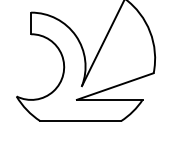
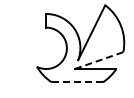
line: (115, 86) -> (99, 60), solid -> dashed
line: (80, 121) -> (77, 82), solid -> dashed

